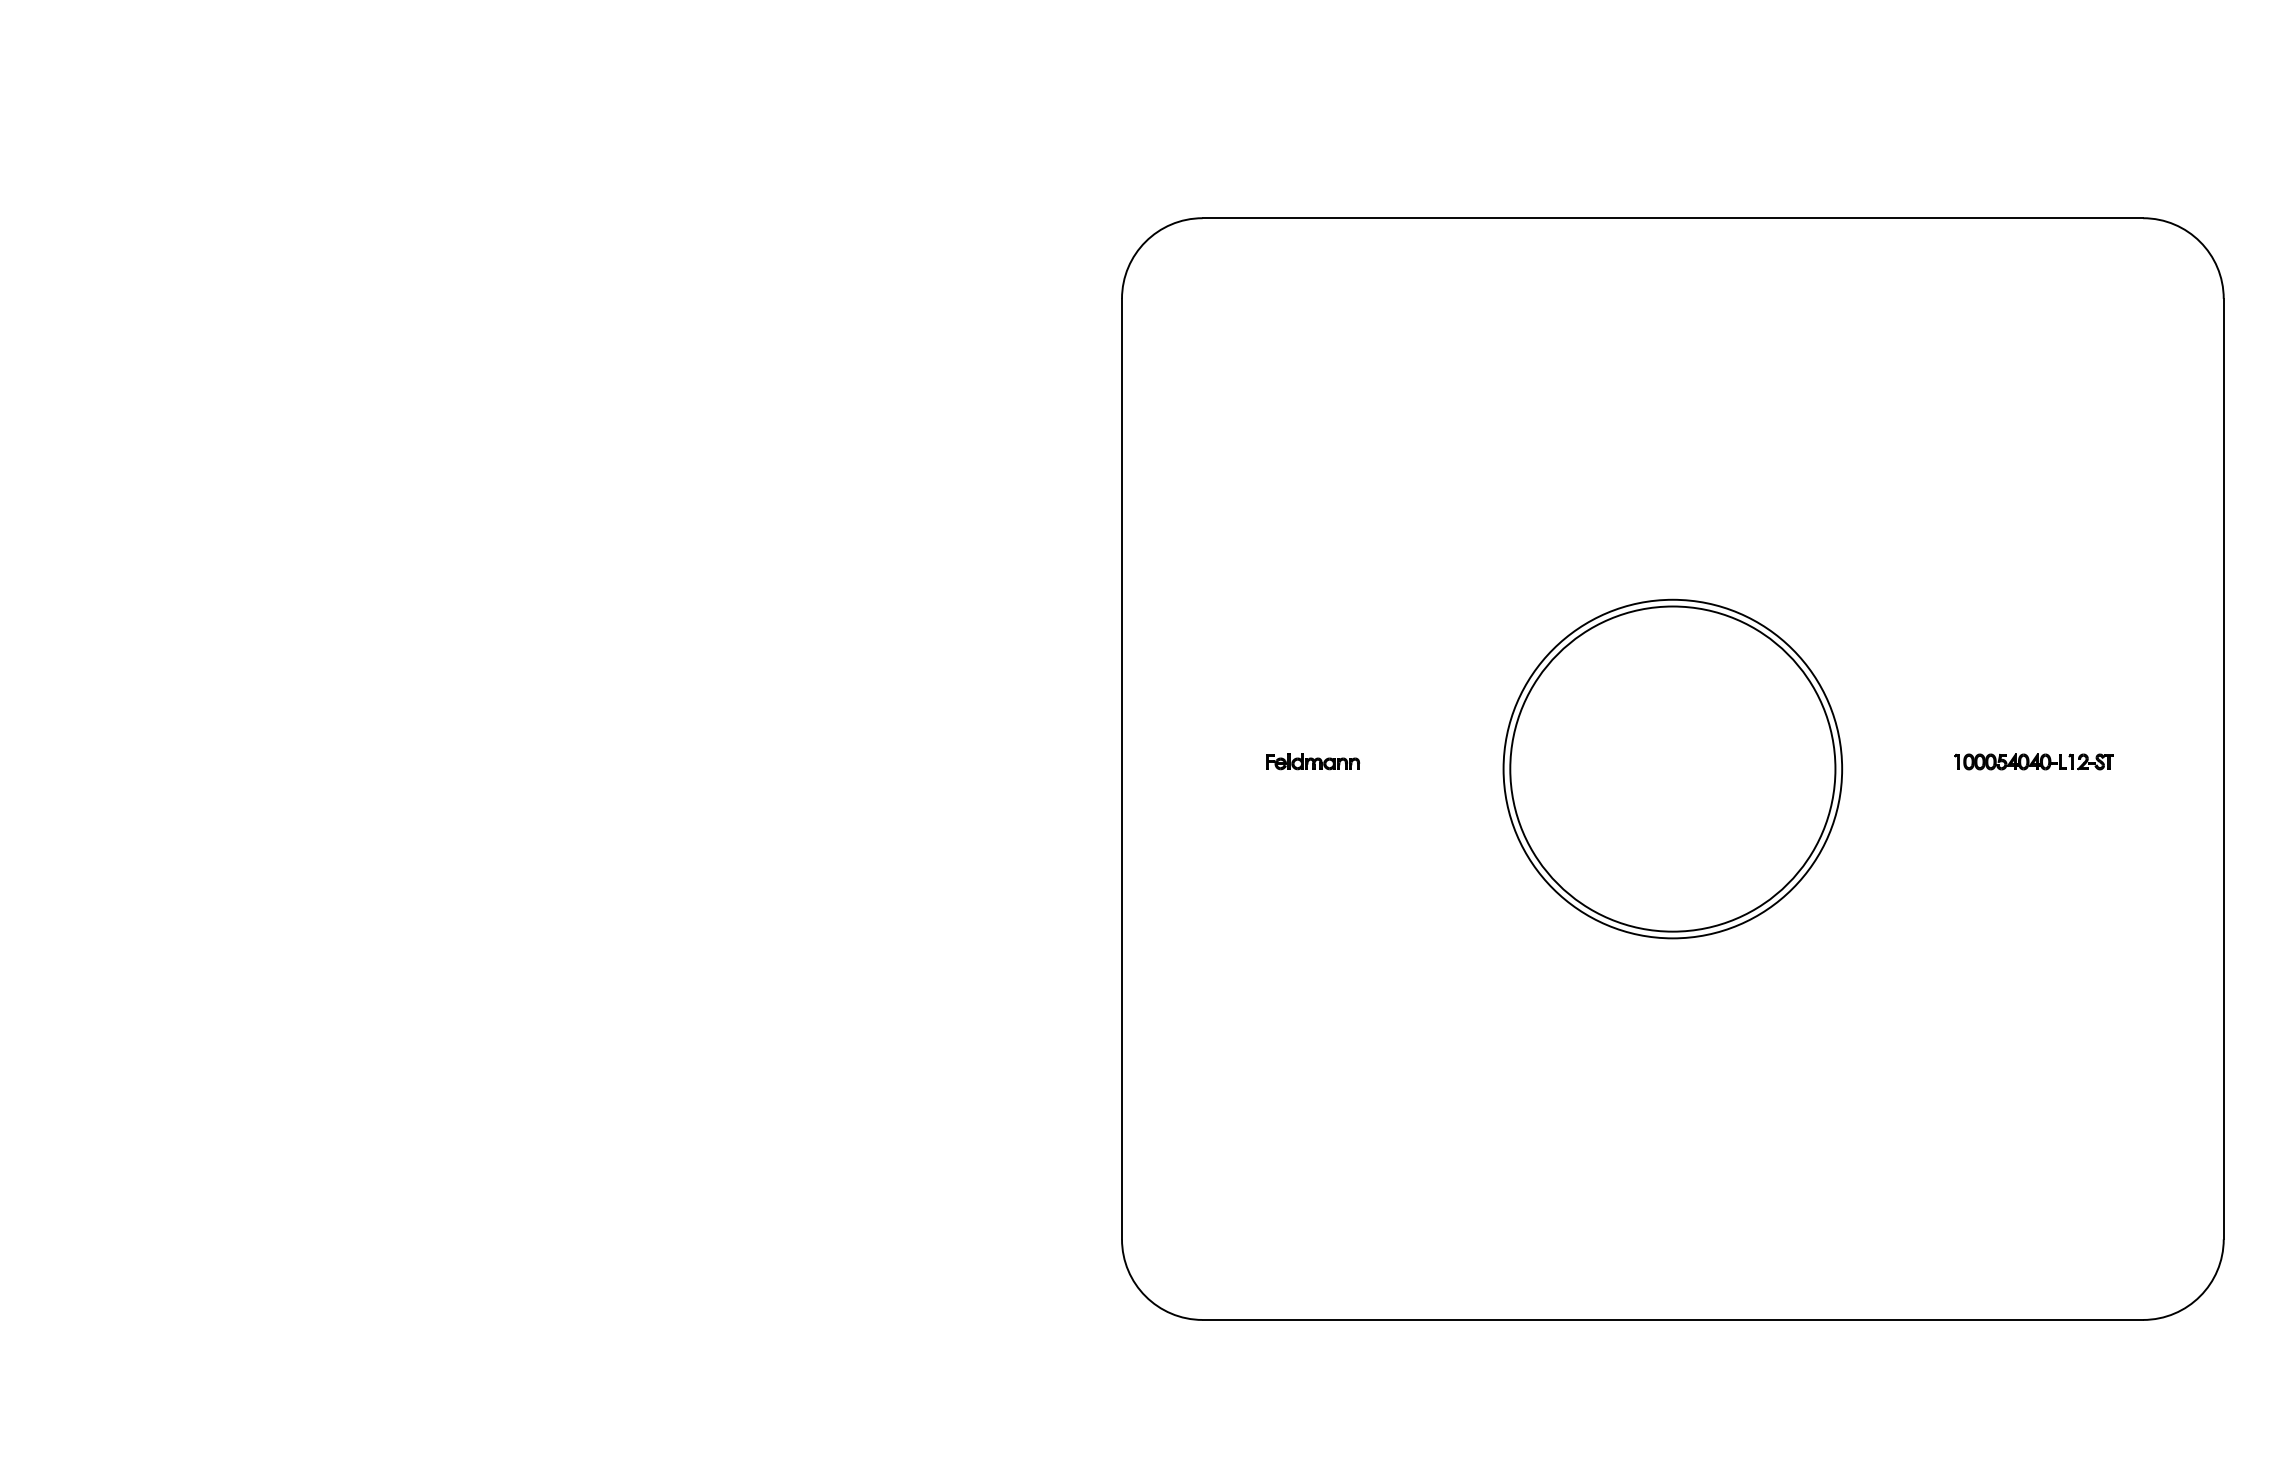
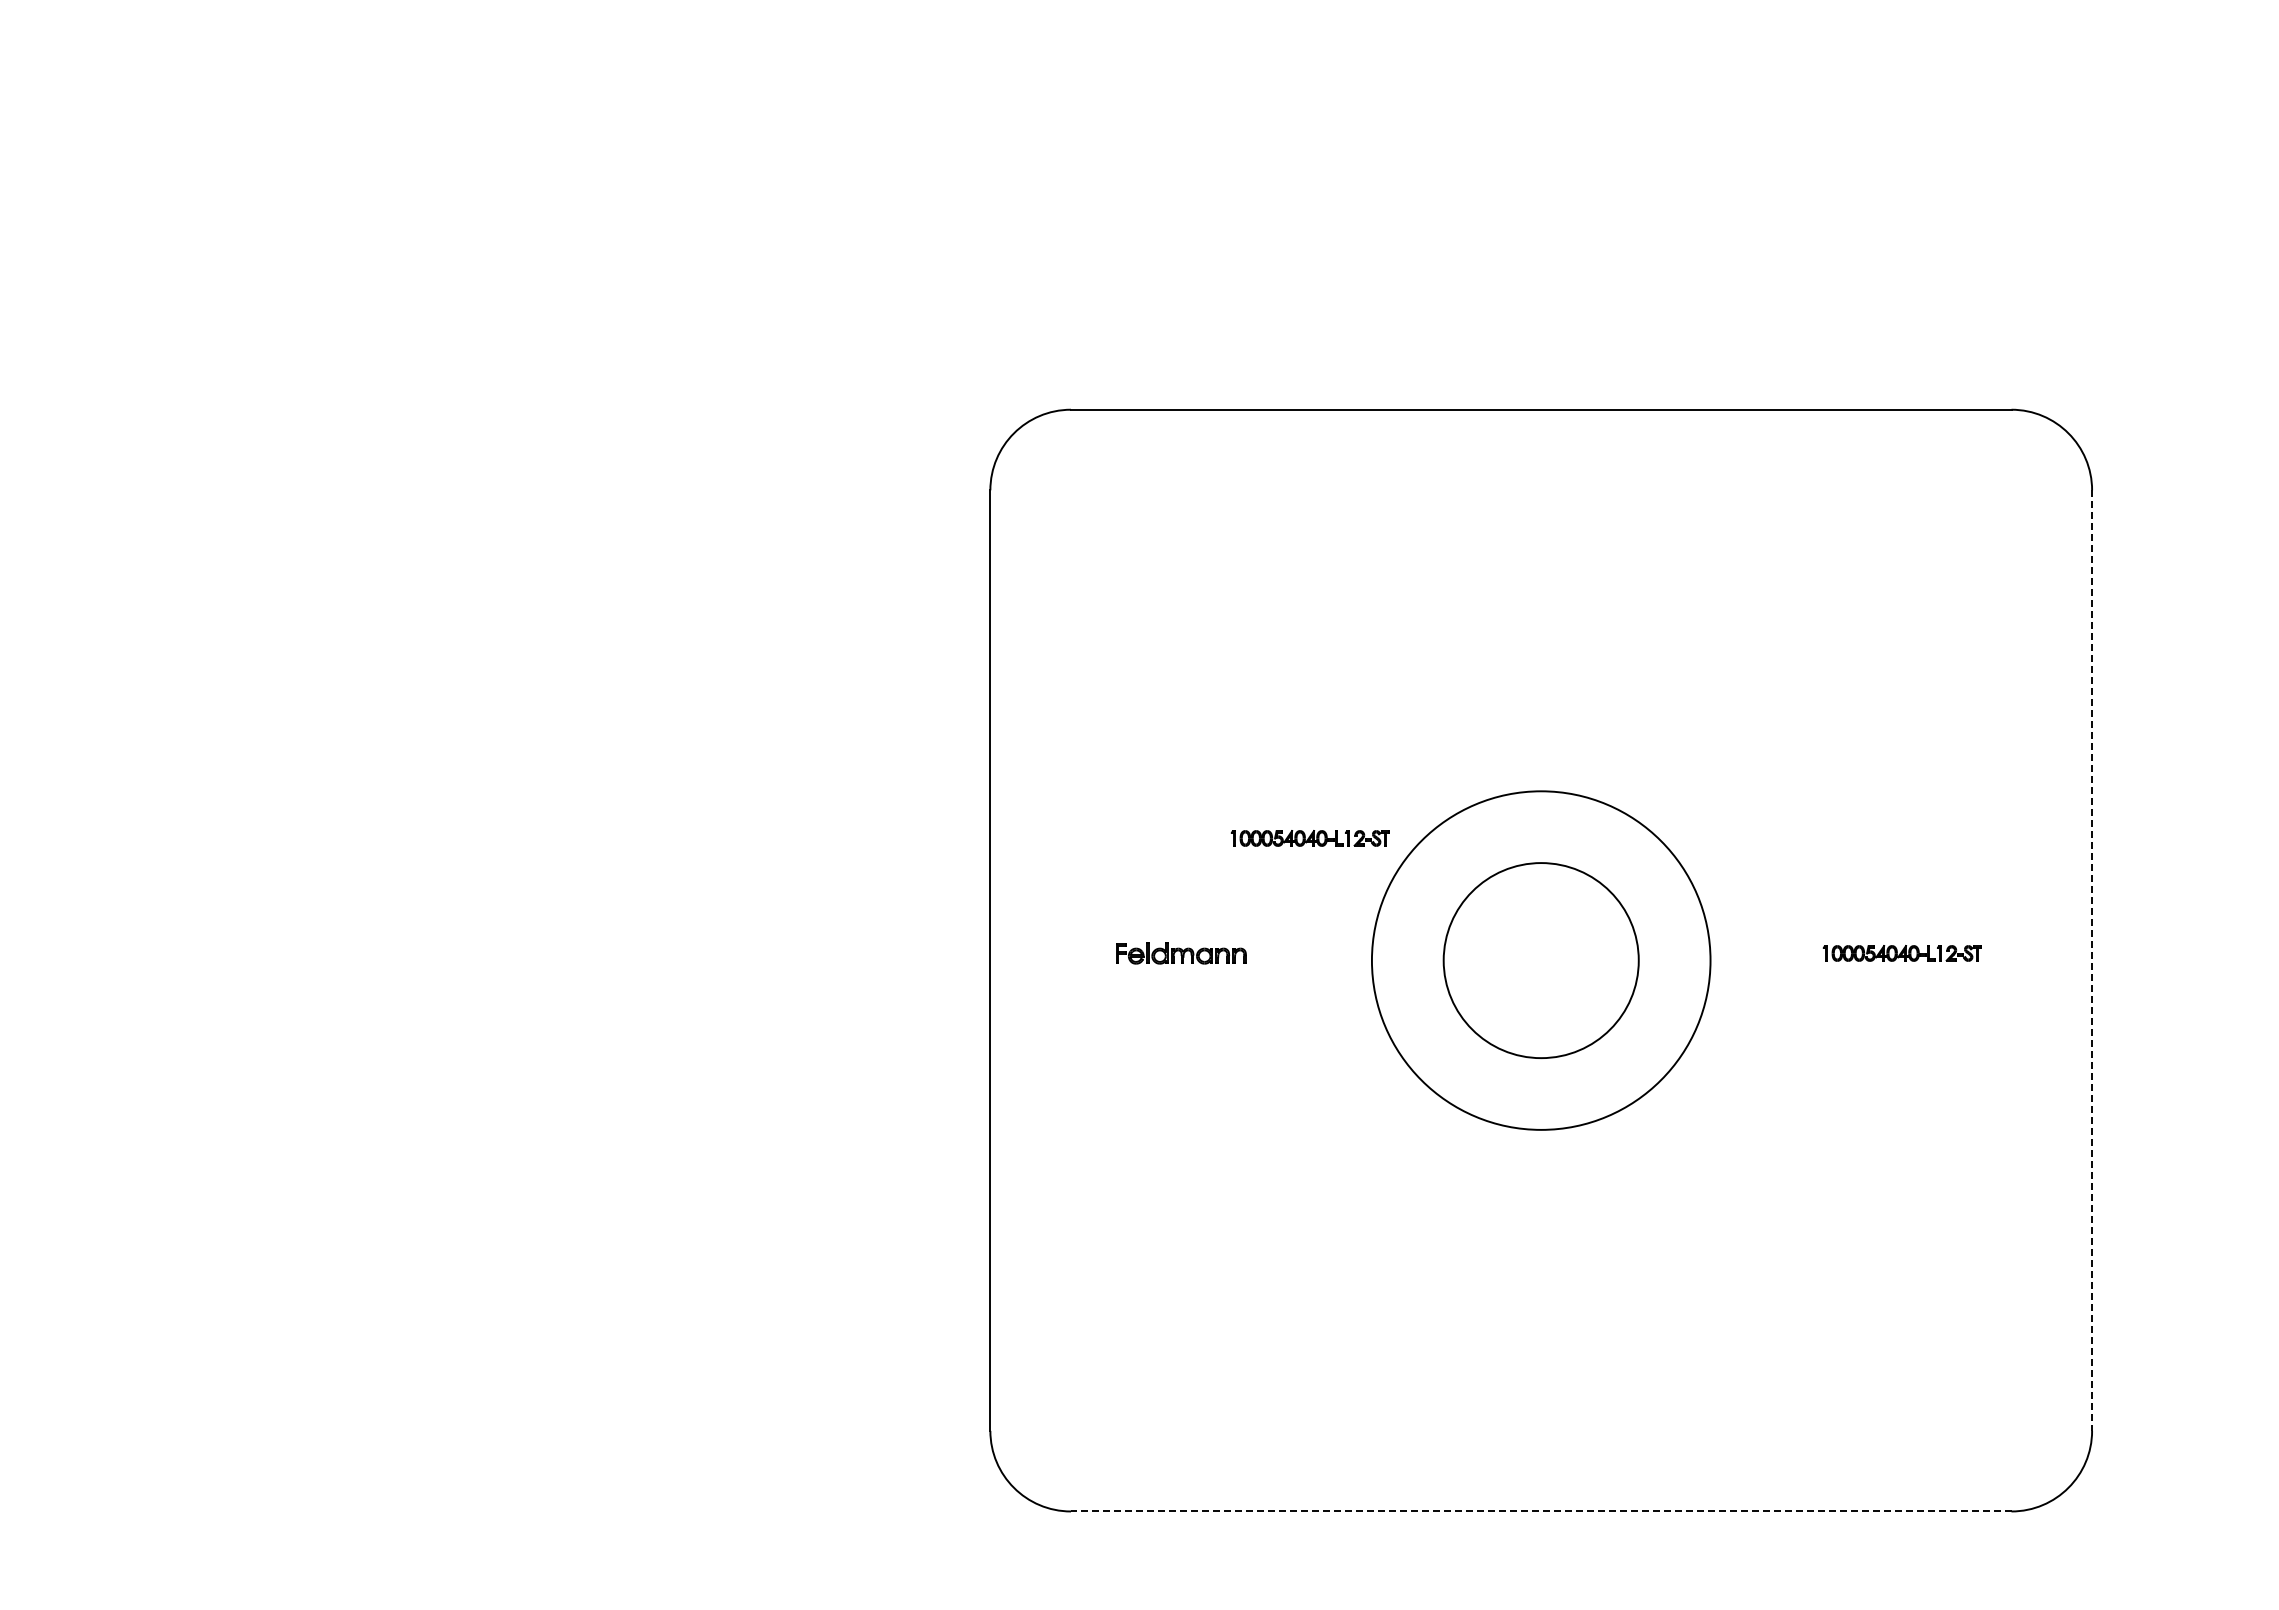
part: (1441, 646) -> (1309, 838), added
part: (1313, 761) -> (1181, 953), size x1.4
circle: (1672, 768) -> (1540, 960), size x0.6
line: (2224, 769) -> (2092, 961), solid -> dashed
line: (1672, 1319) -> (1540, 1511), solid -> dashed

